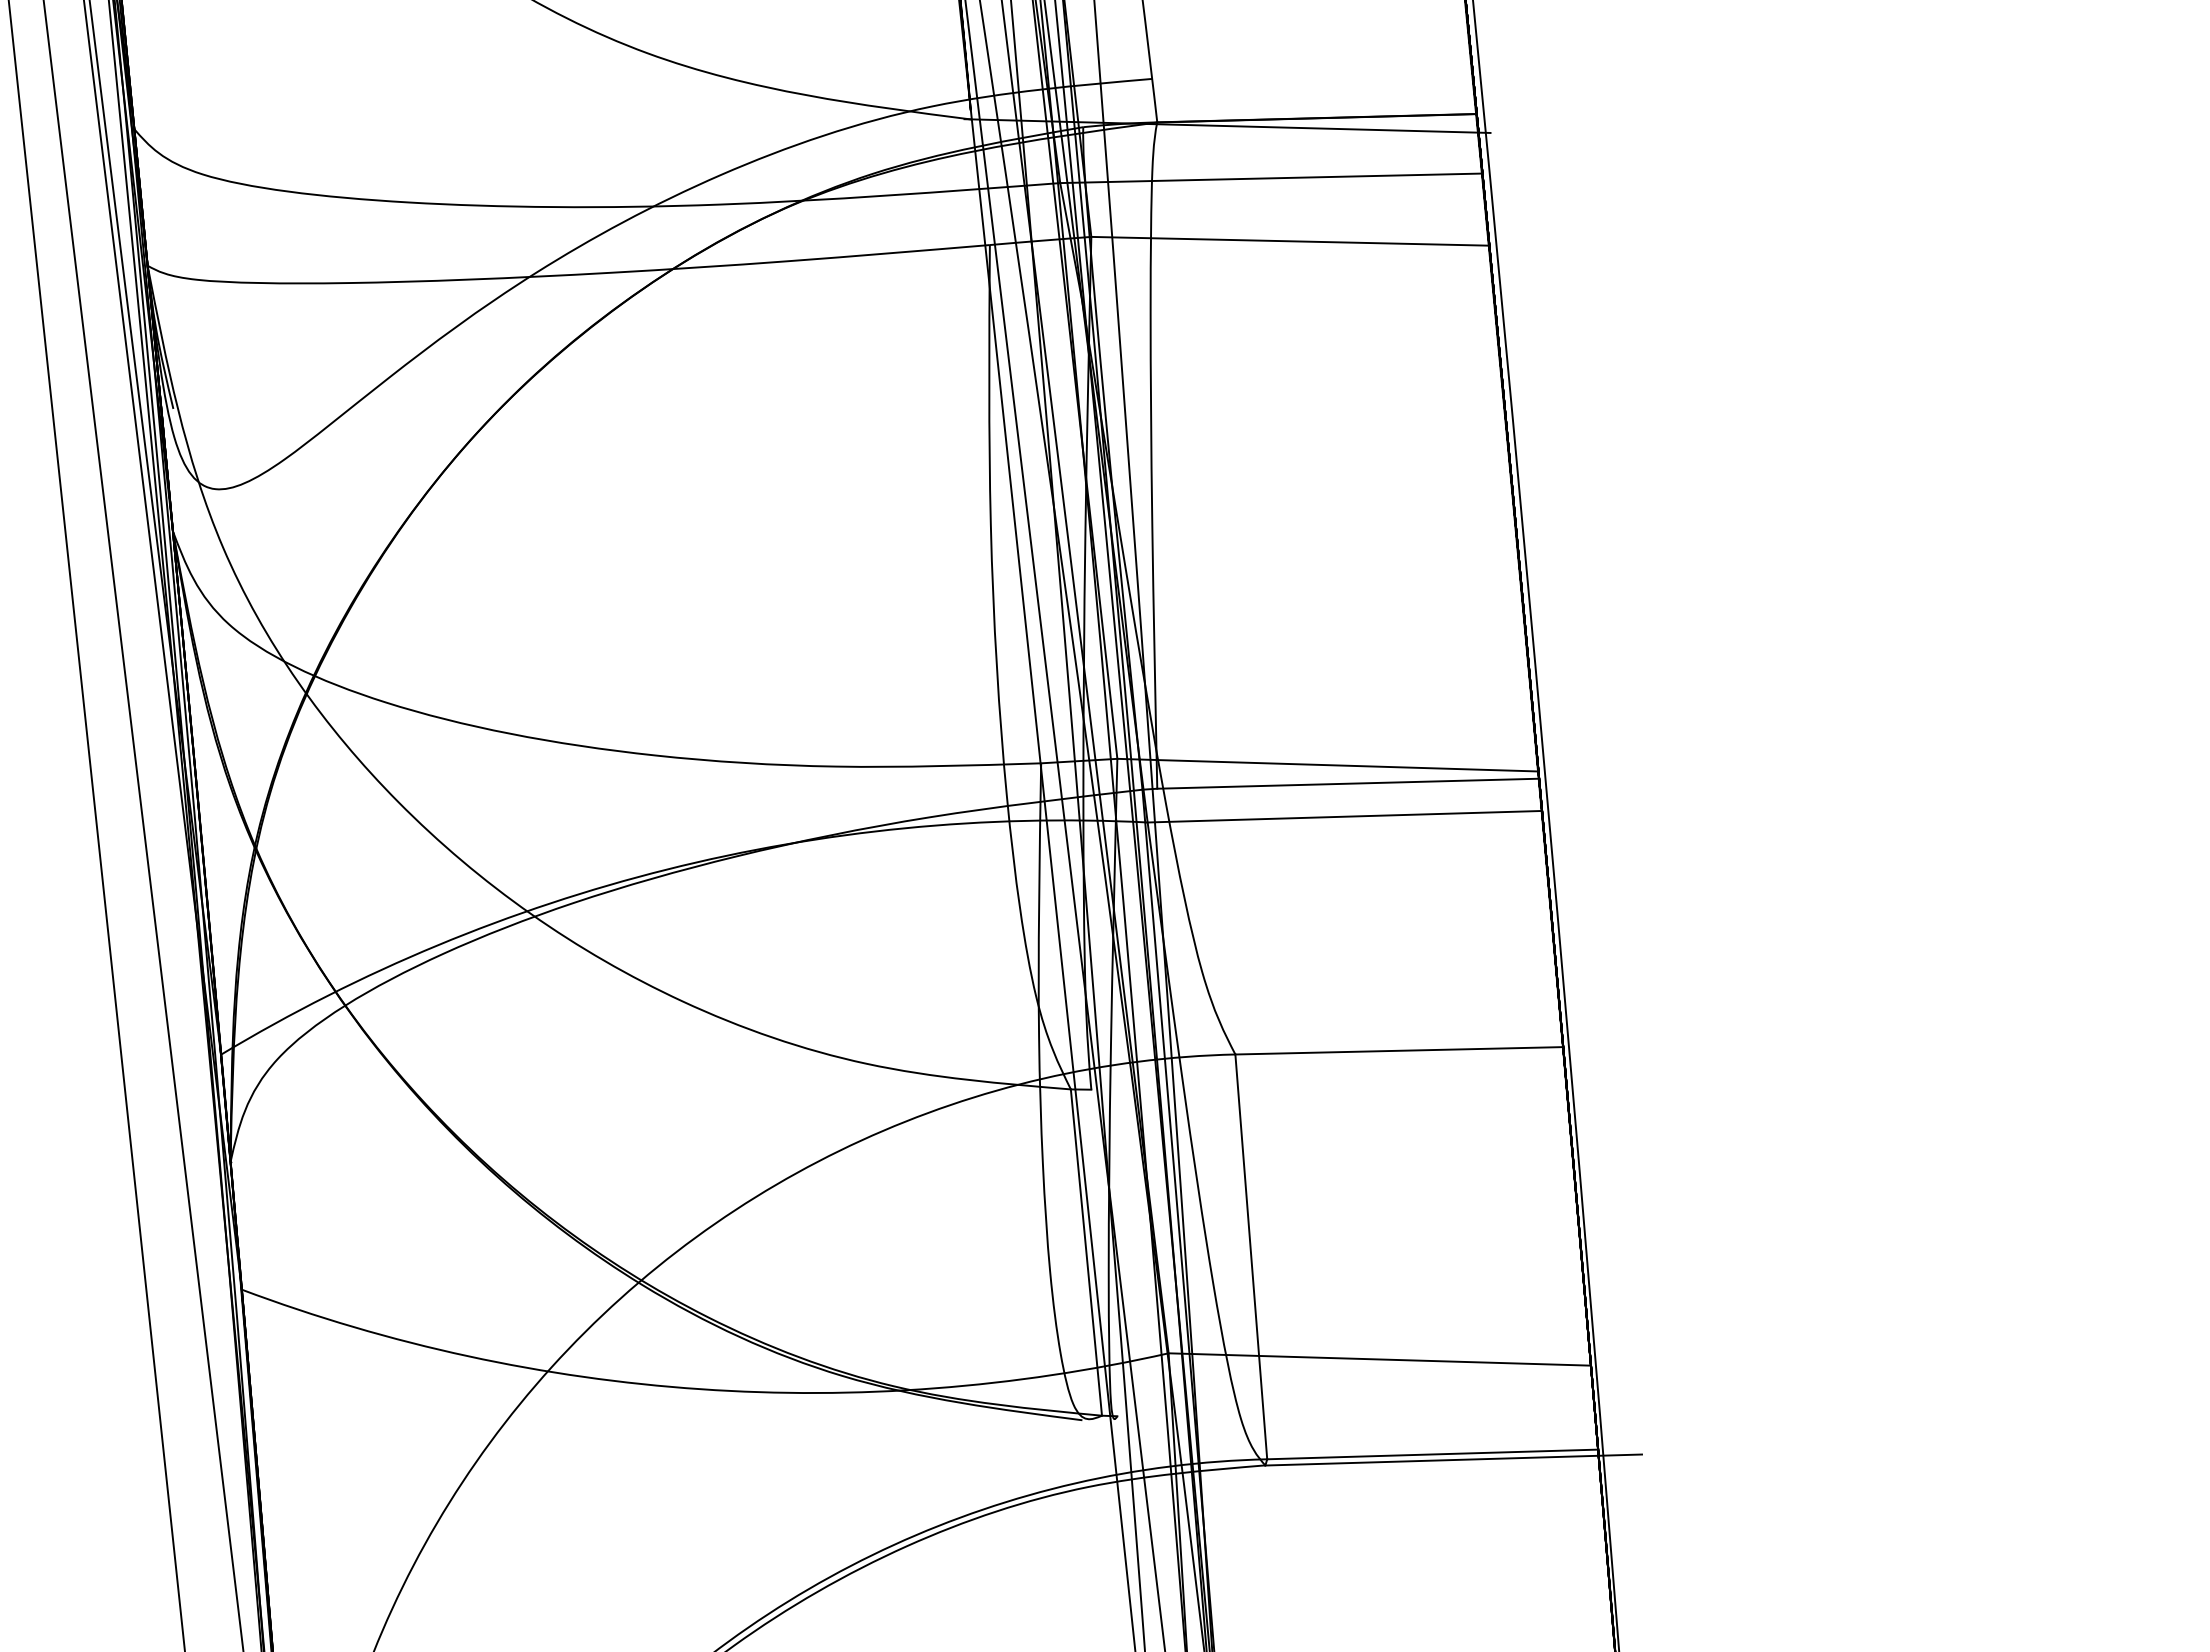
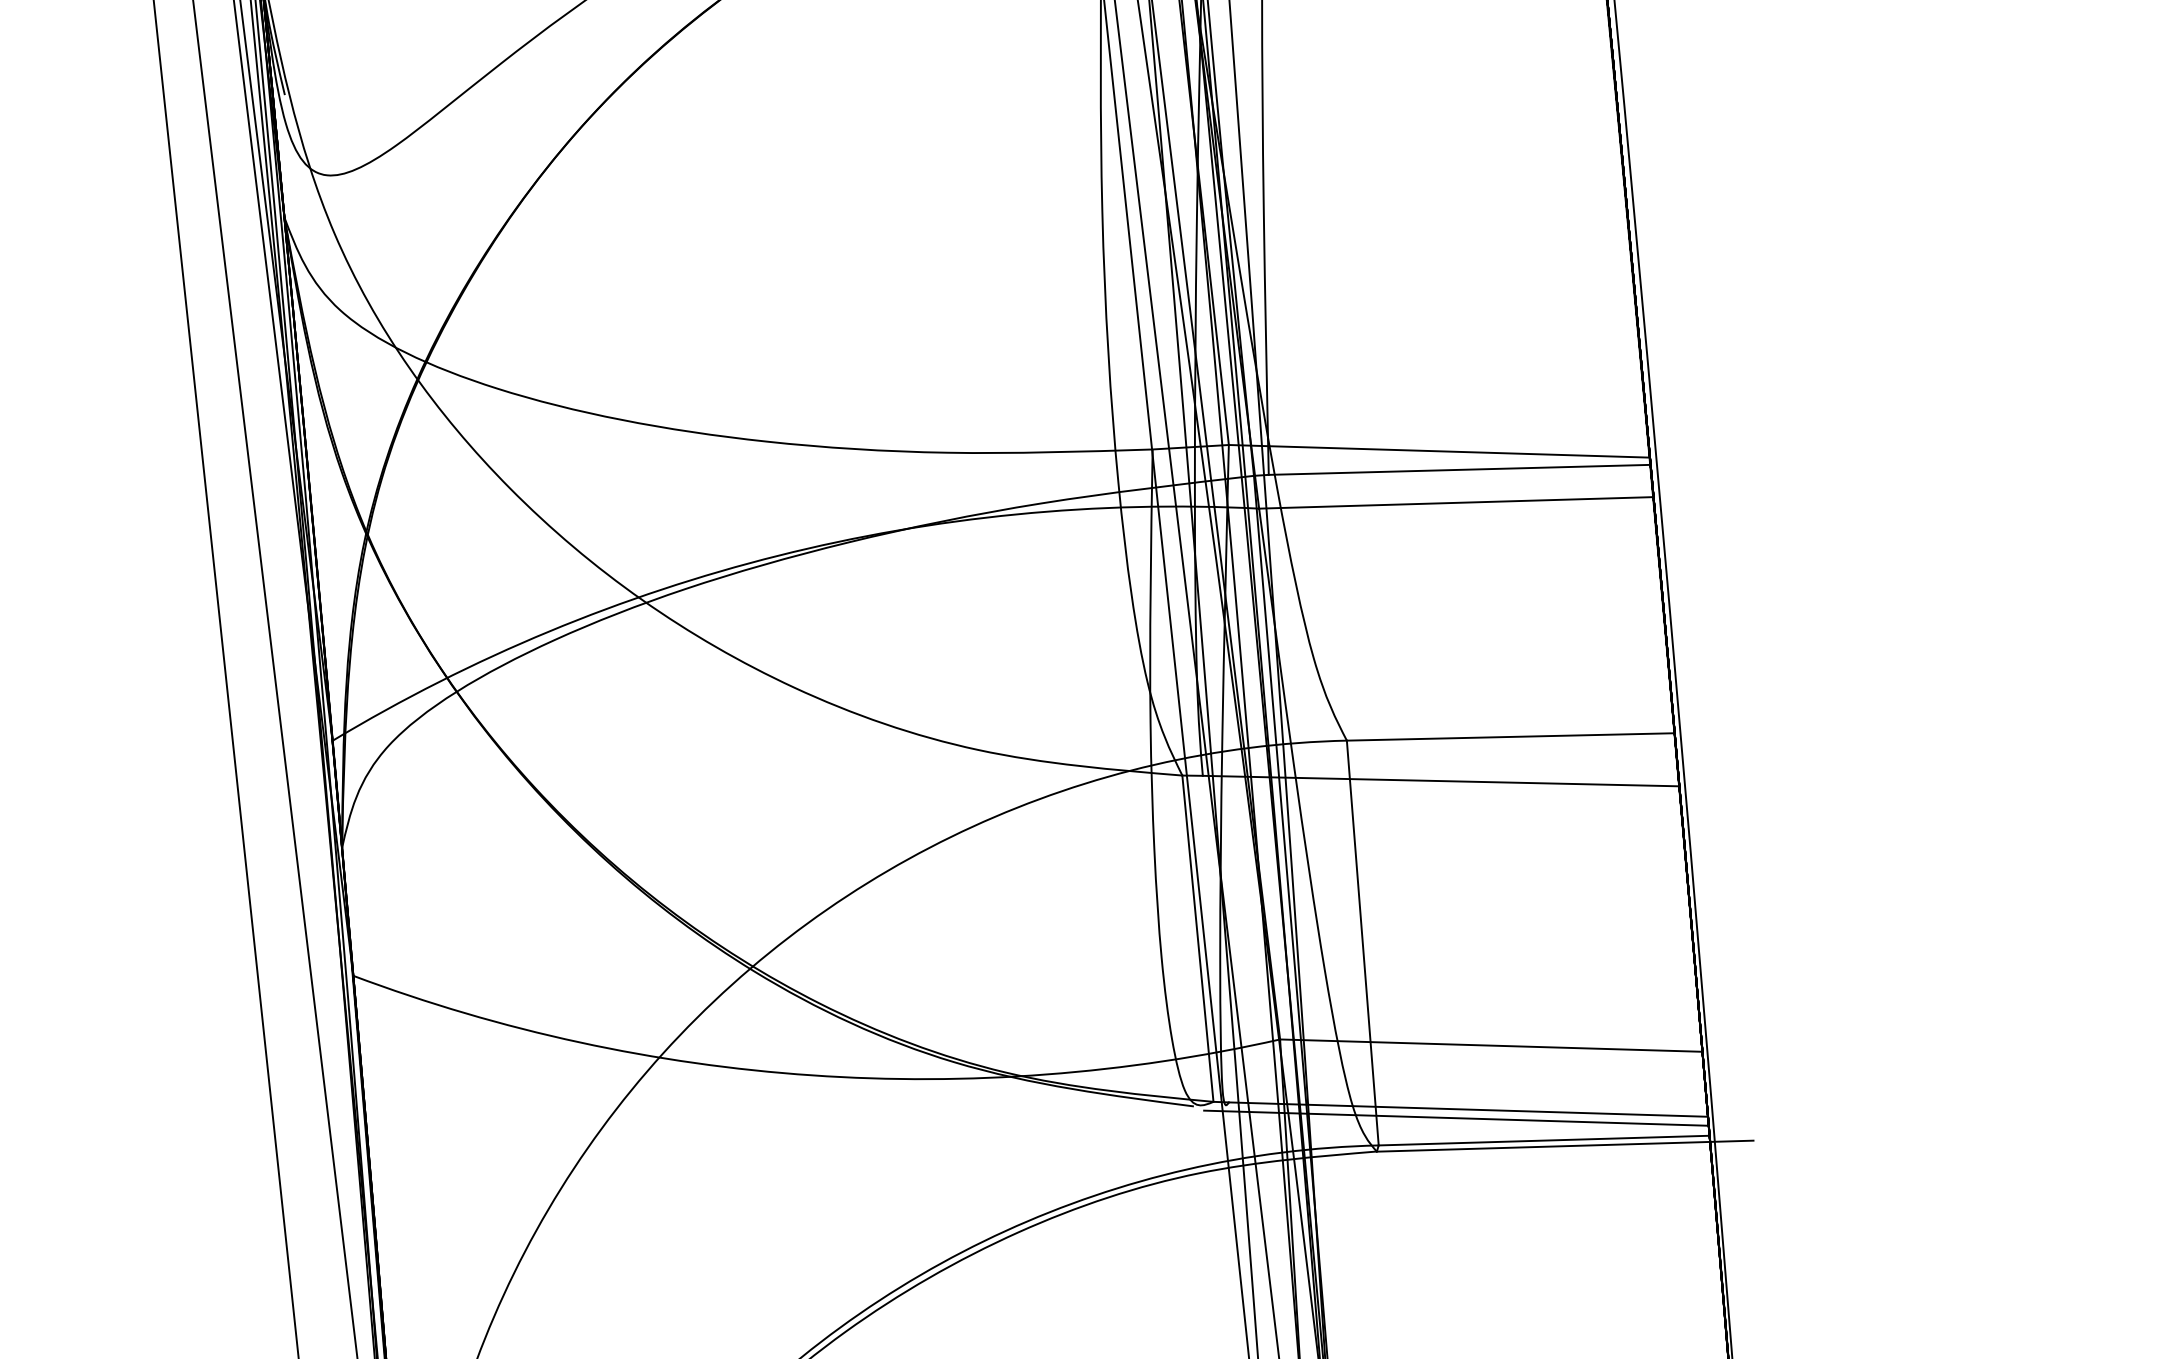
line: (1329, 1094) -> (1440, 780), added
line: (1356, 1423) -> (1467, 1109), added
line: (1344, 1431) -> (1455, 1117), added

